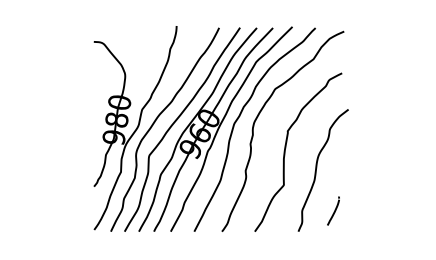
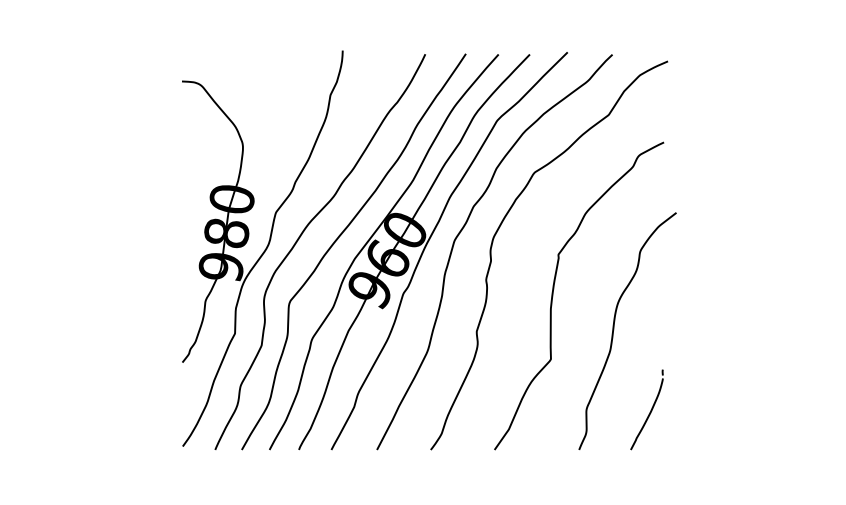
part: (333, 210) -> (647, 408), size x1.43

